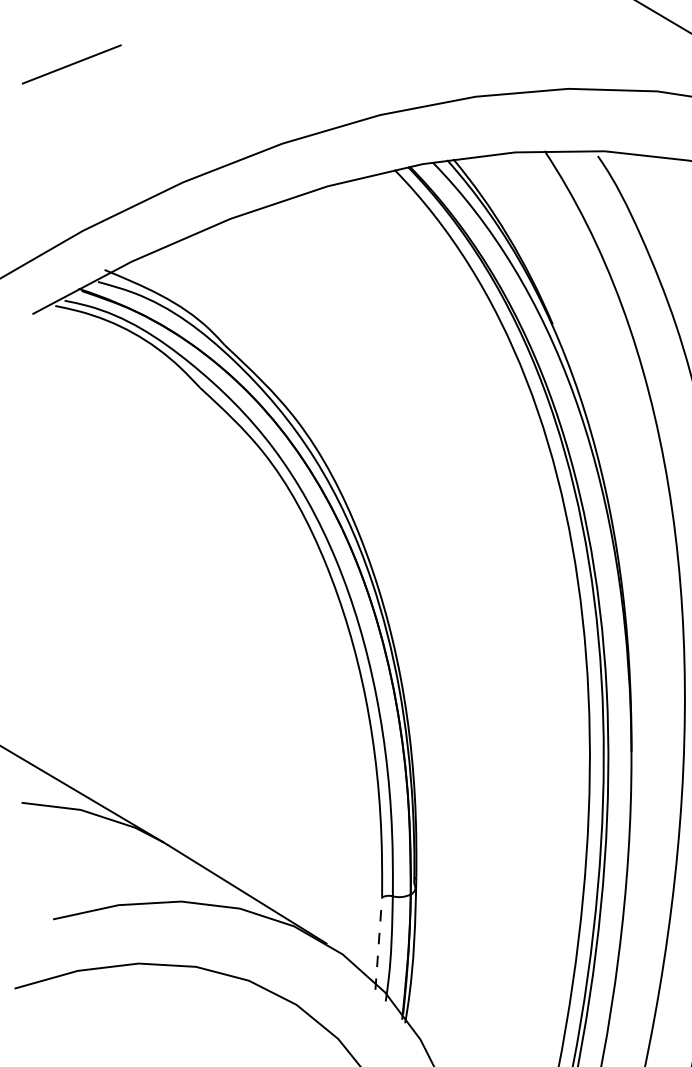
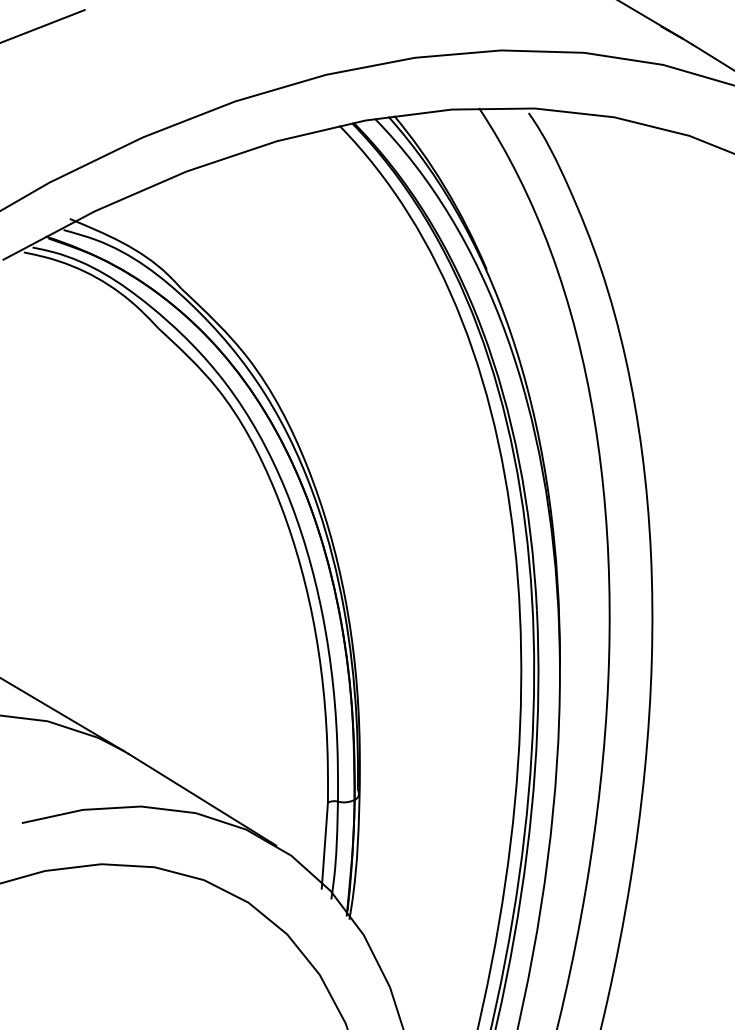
line: (378, 943) -> (324, 845), dashed -> solid

